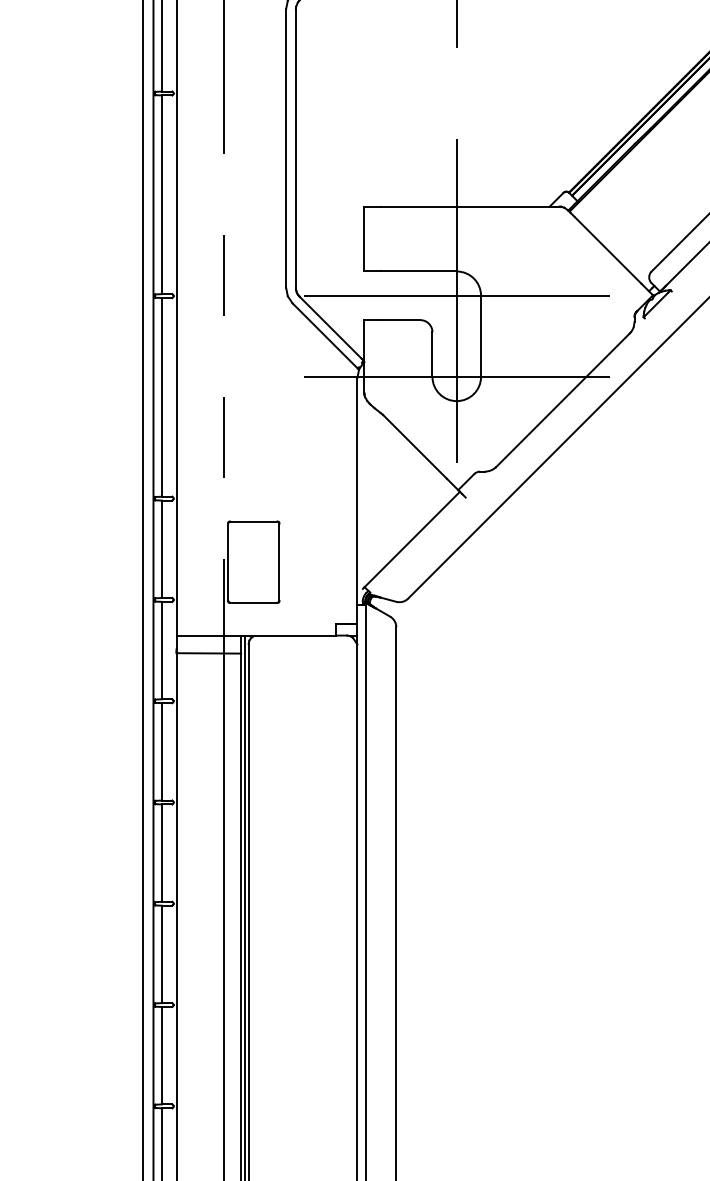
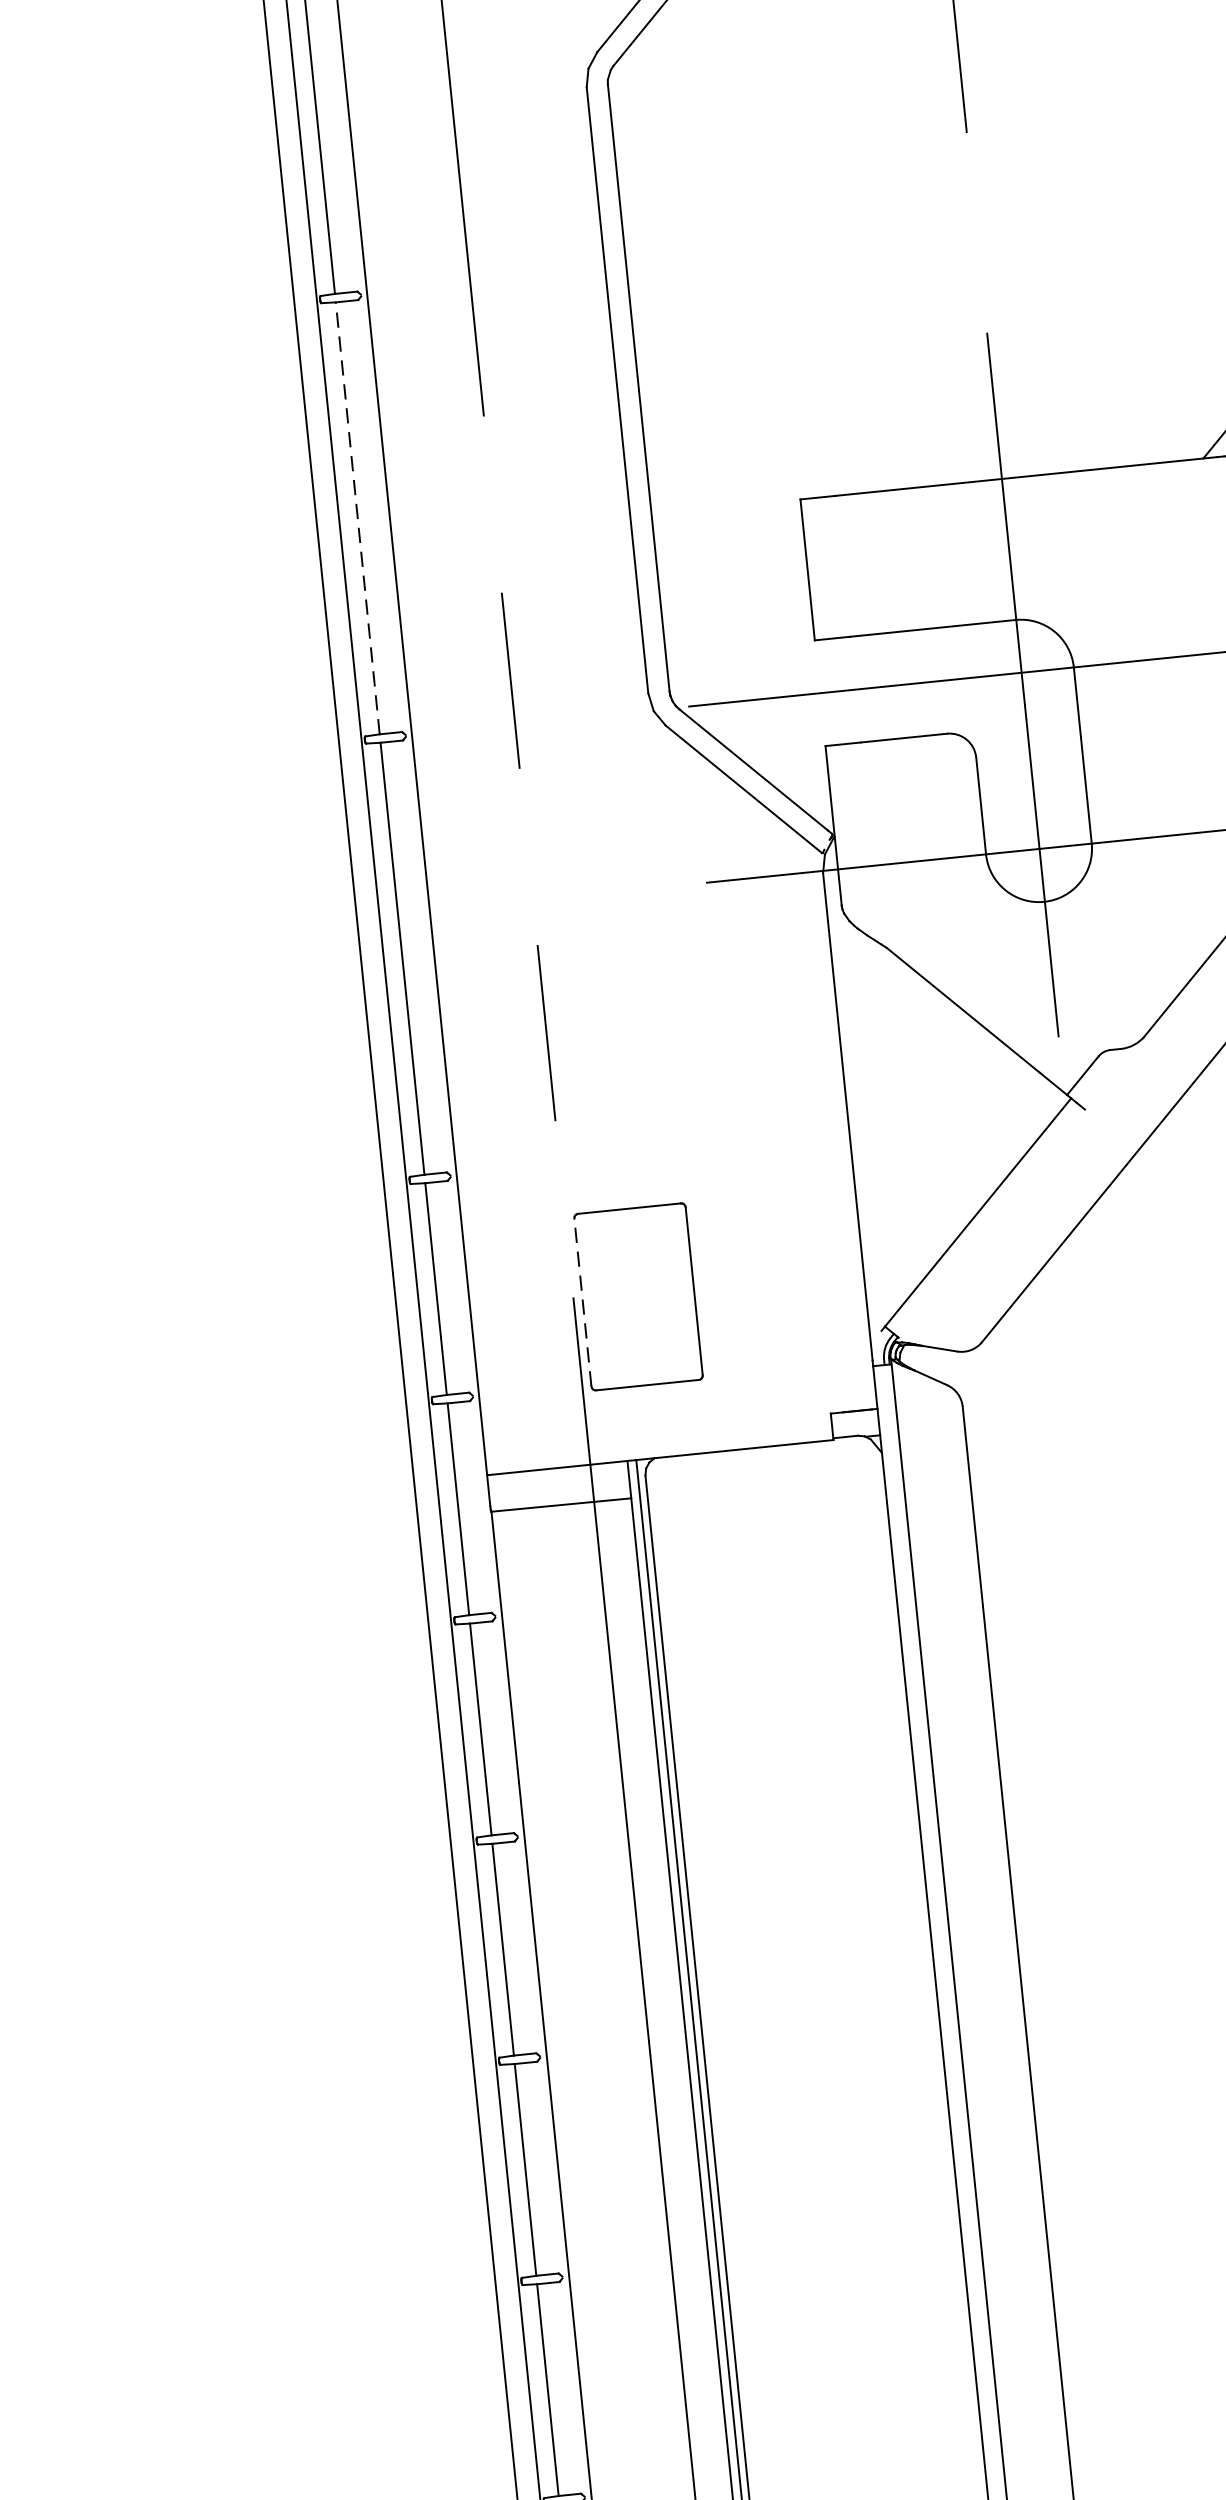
line: (161, 194) -> (356, 517), solid -> dashed
line: (228, 562) -> (583, 1303), solid -> dashed

